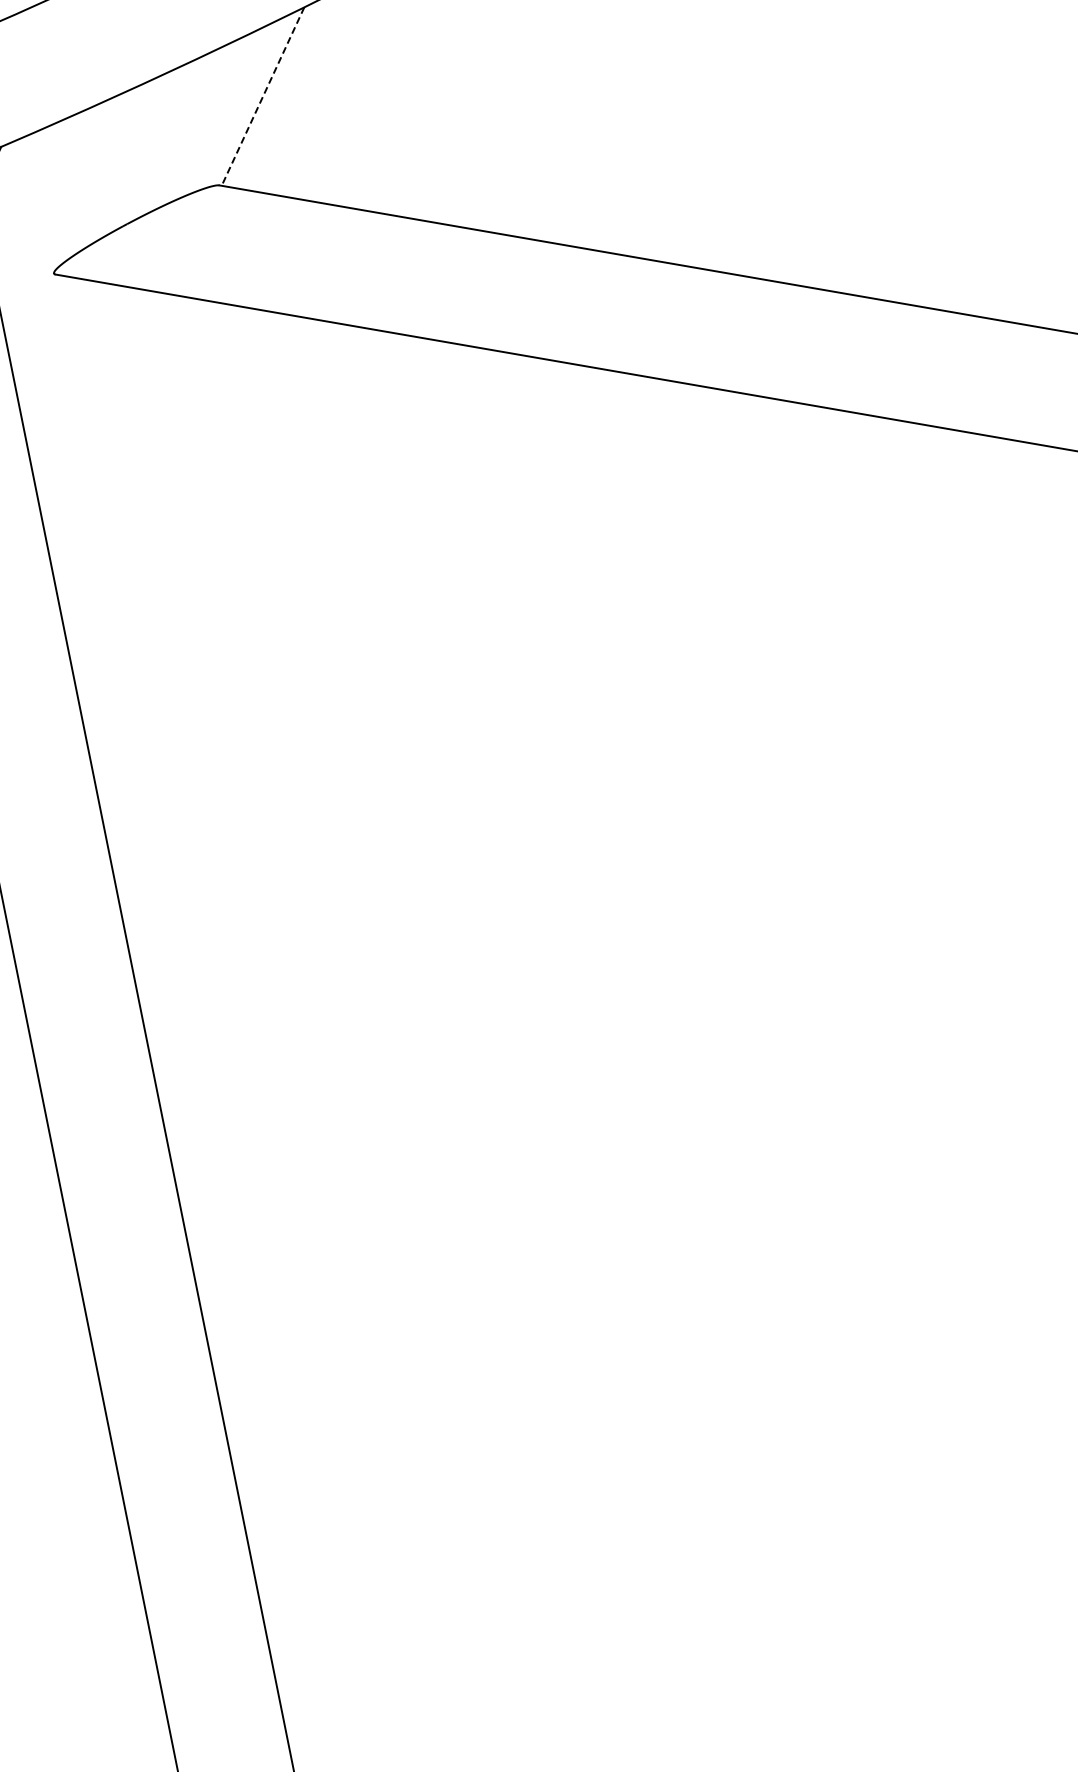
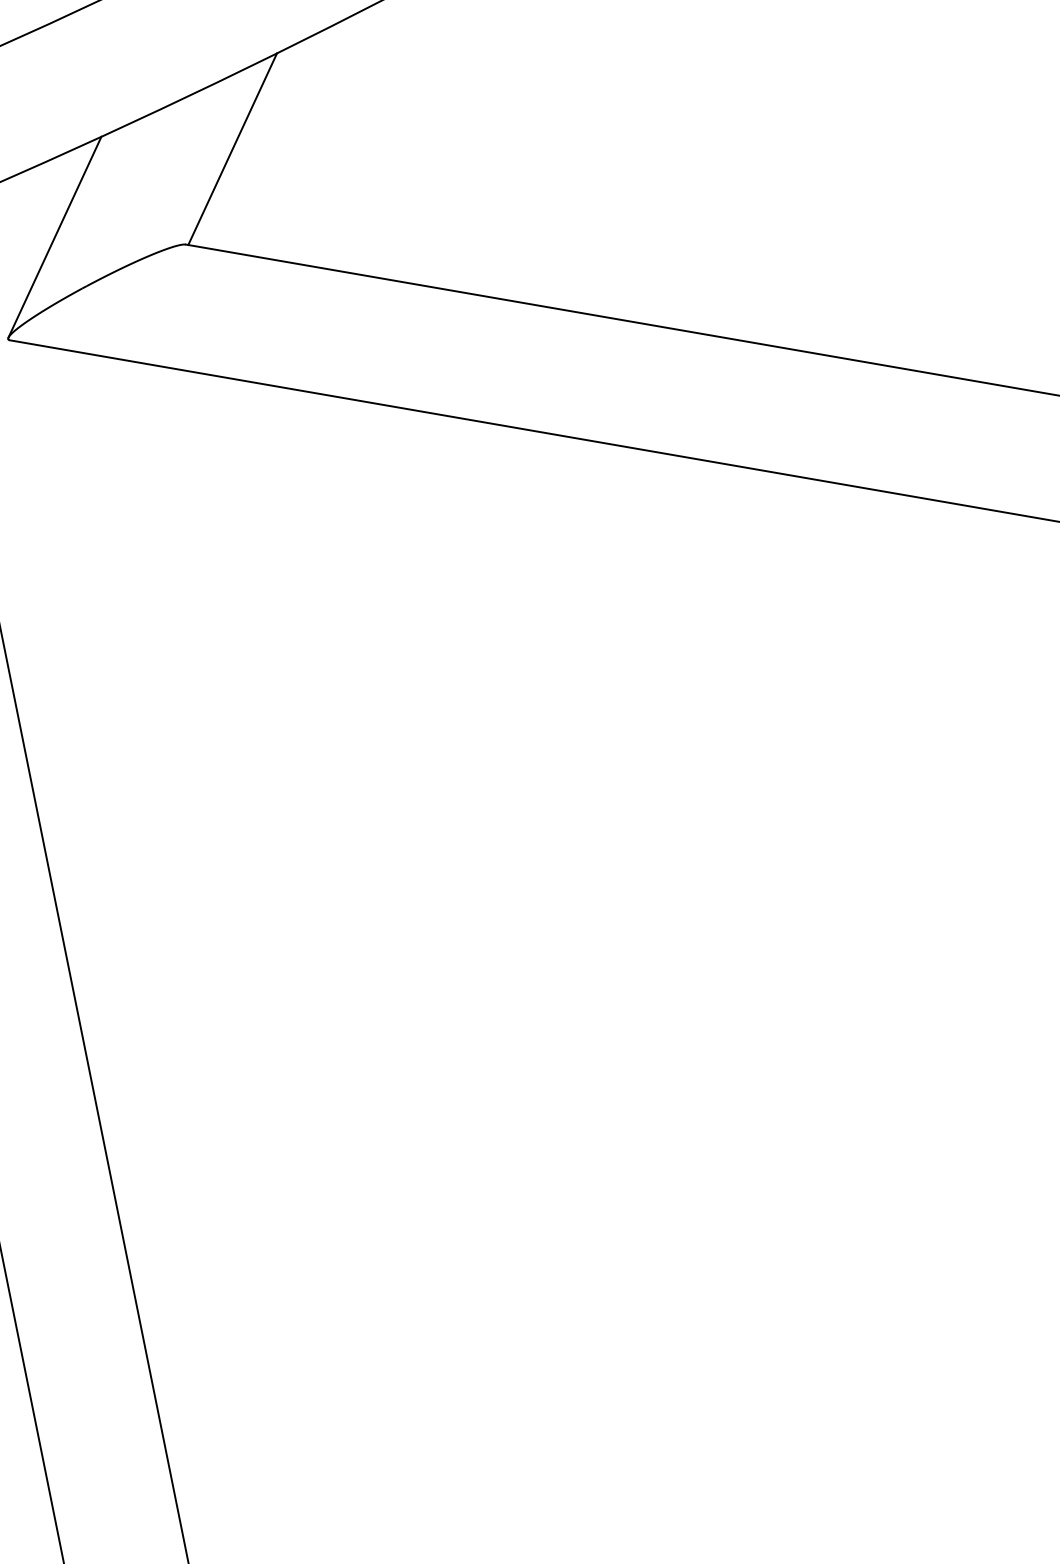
line: (262, 97) -> (232, 150), dashed -> solid
line: (97, 178) -> (54, 237), added

